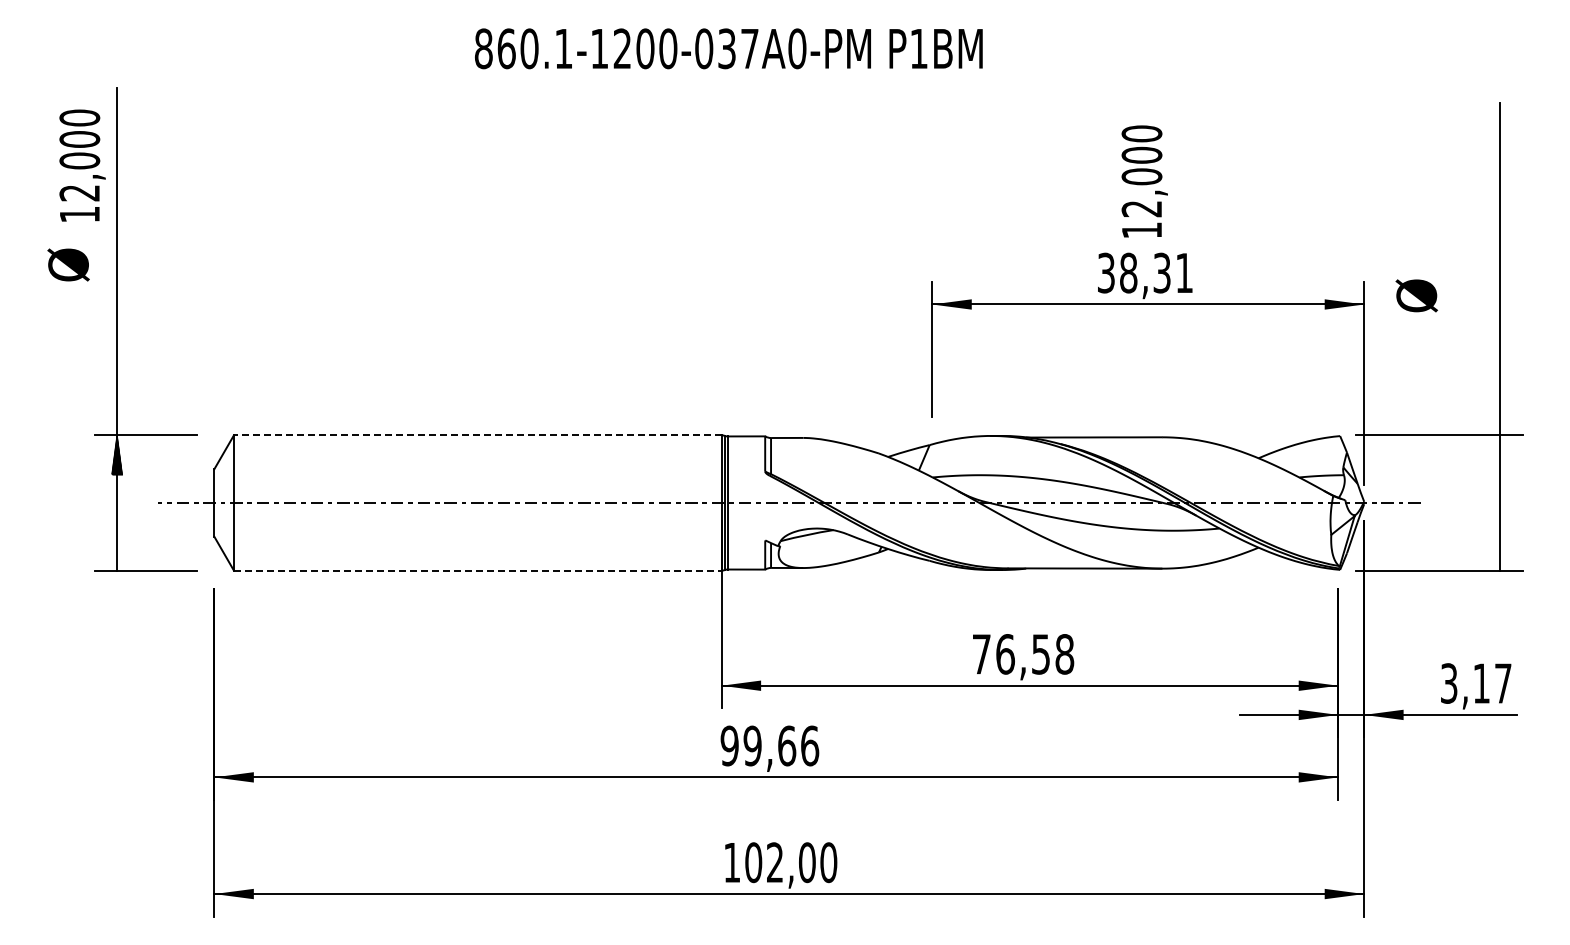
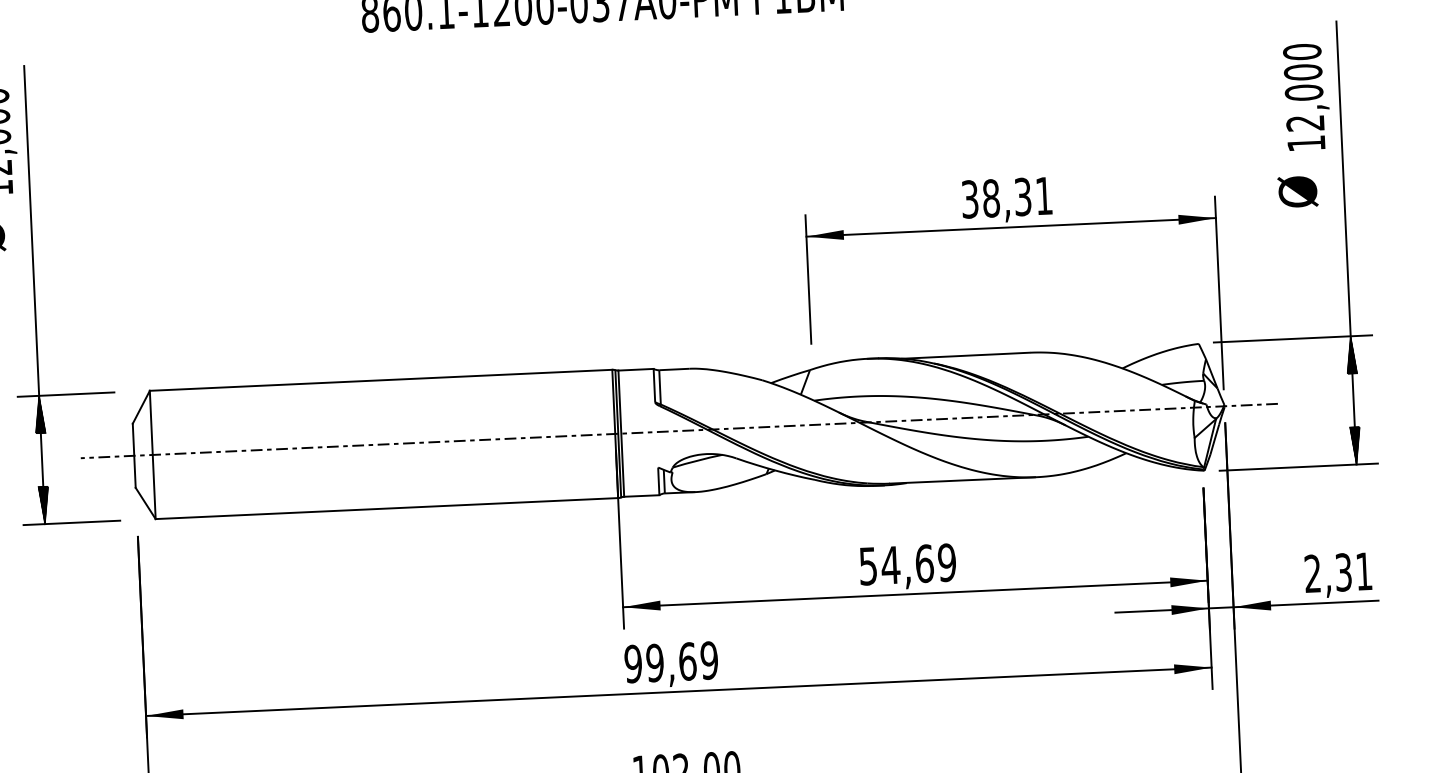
text: (1144, 181) -> (1306, 97), moved
text: (1416, 295) -> (1297, 191), moved
line: (477, 435) -> (380, 380), dashed -> solid
hatch: (1500, 454) -> (1351, 354), added
hatch: (116, 550) -> (43, 505), added
hatch: (1500, 550) -> (1355, 445), added
line: (477, 570) -> (386, 508), dashed -> solid
text: (1023, 654) -> (907, 564), 76,58 -> 54,69
text: (1476, 683) -> (1338, 572), 3,17 -> 2,31
text: (809, 745) -> (708, 660), 99,66 -> 99,69

